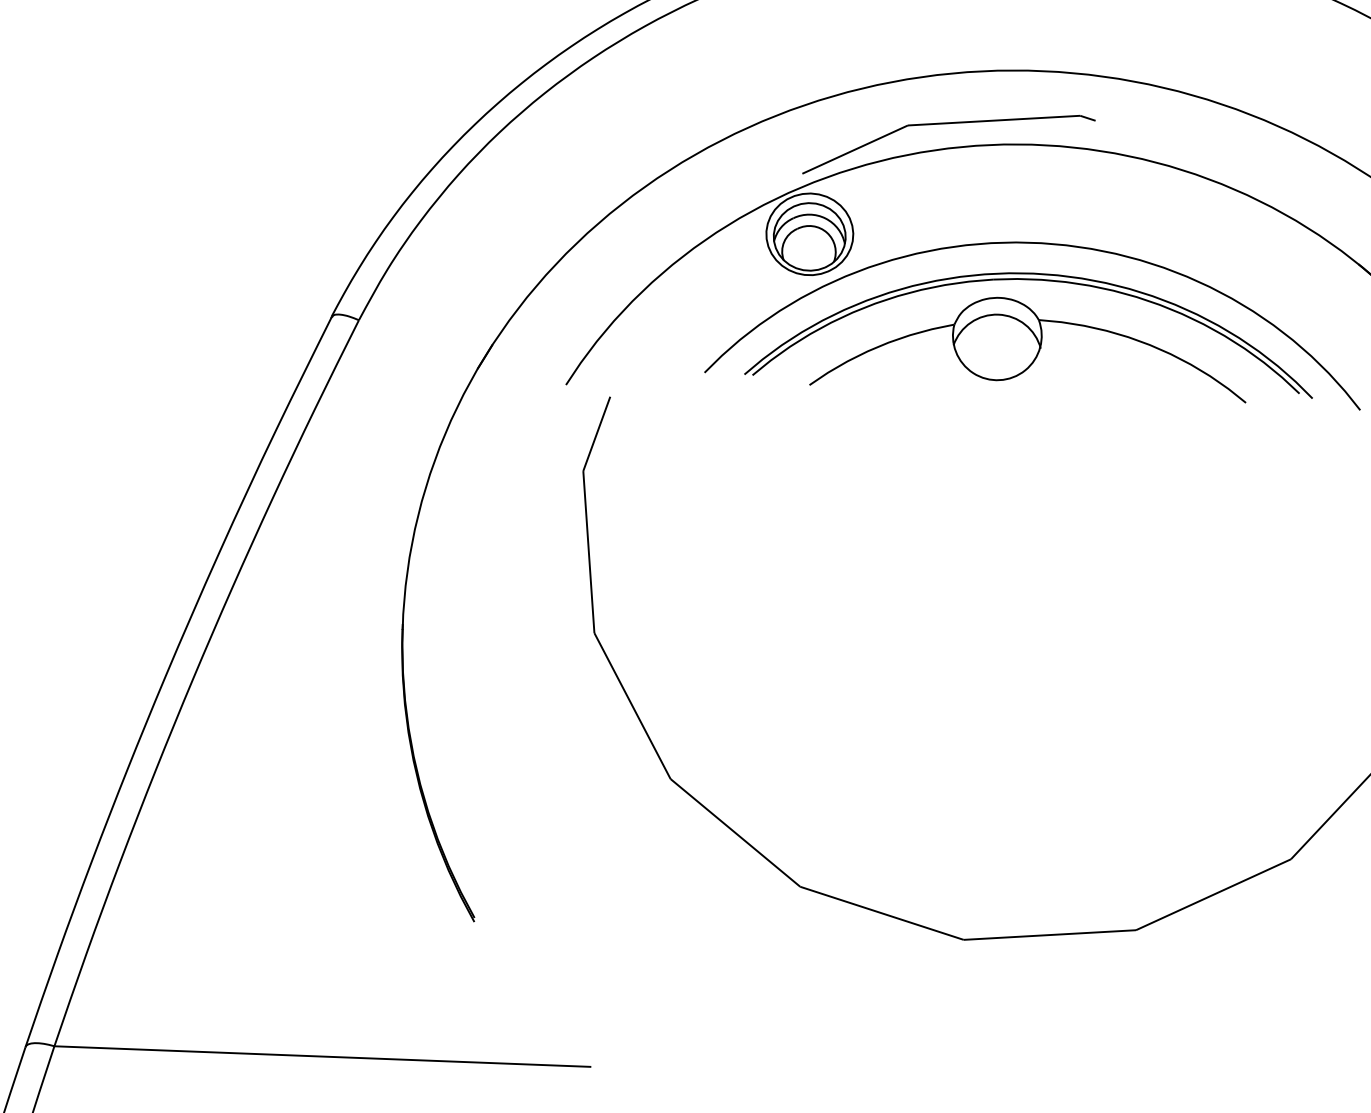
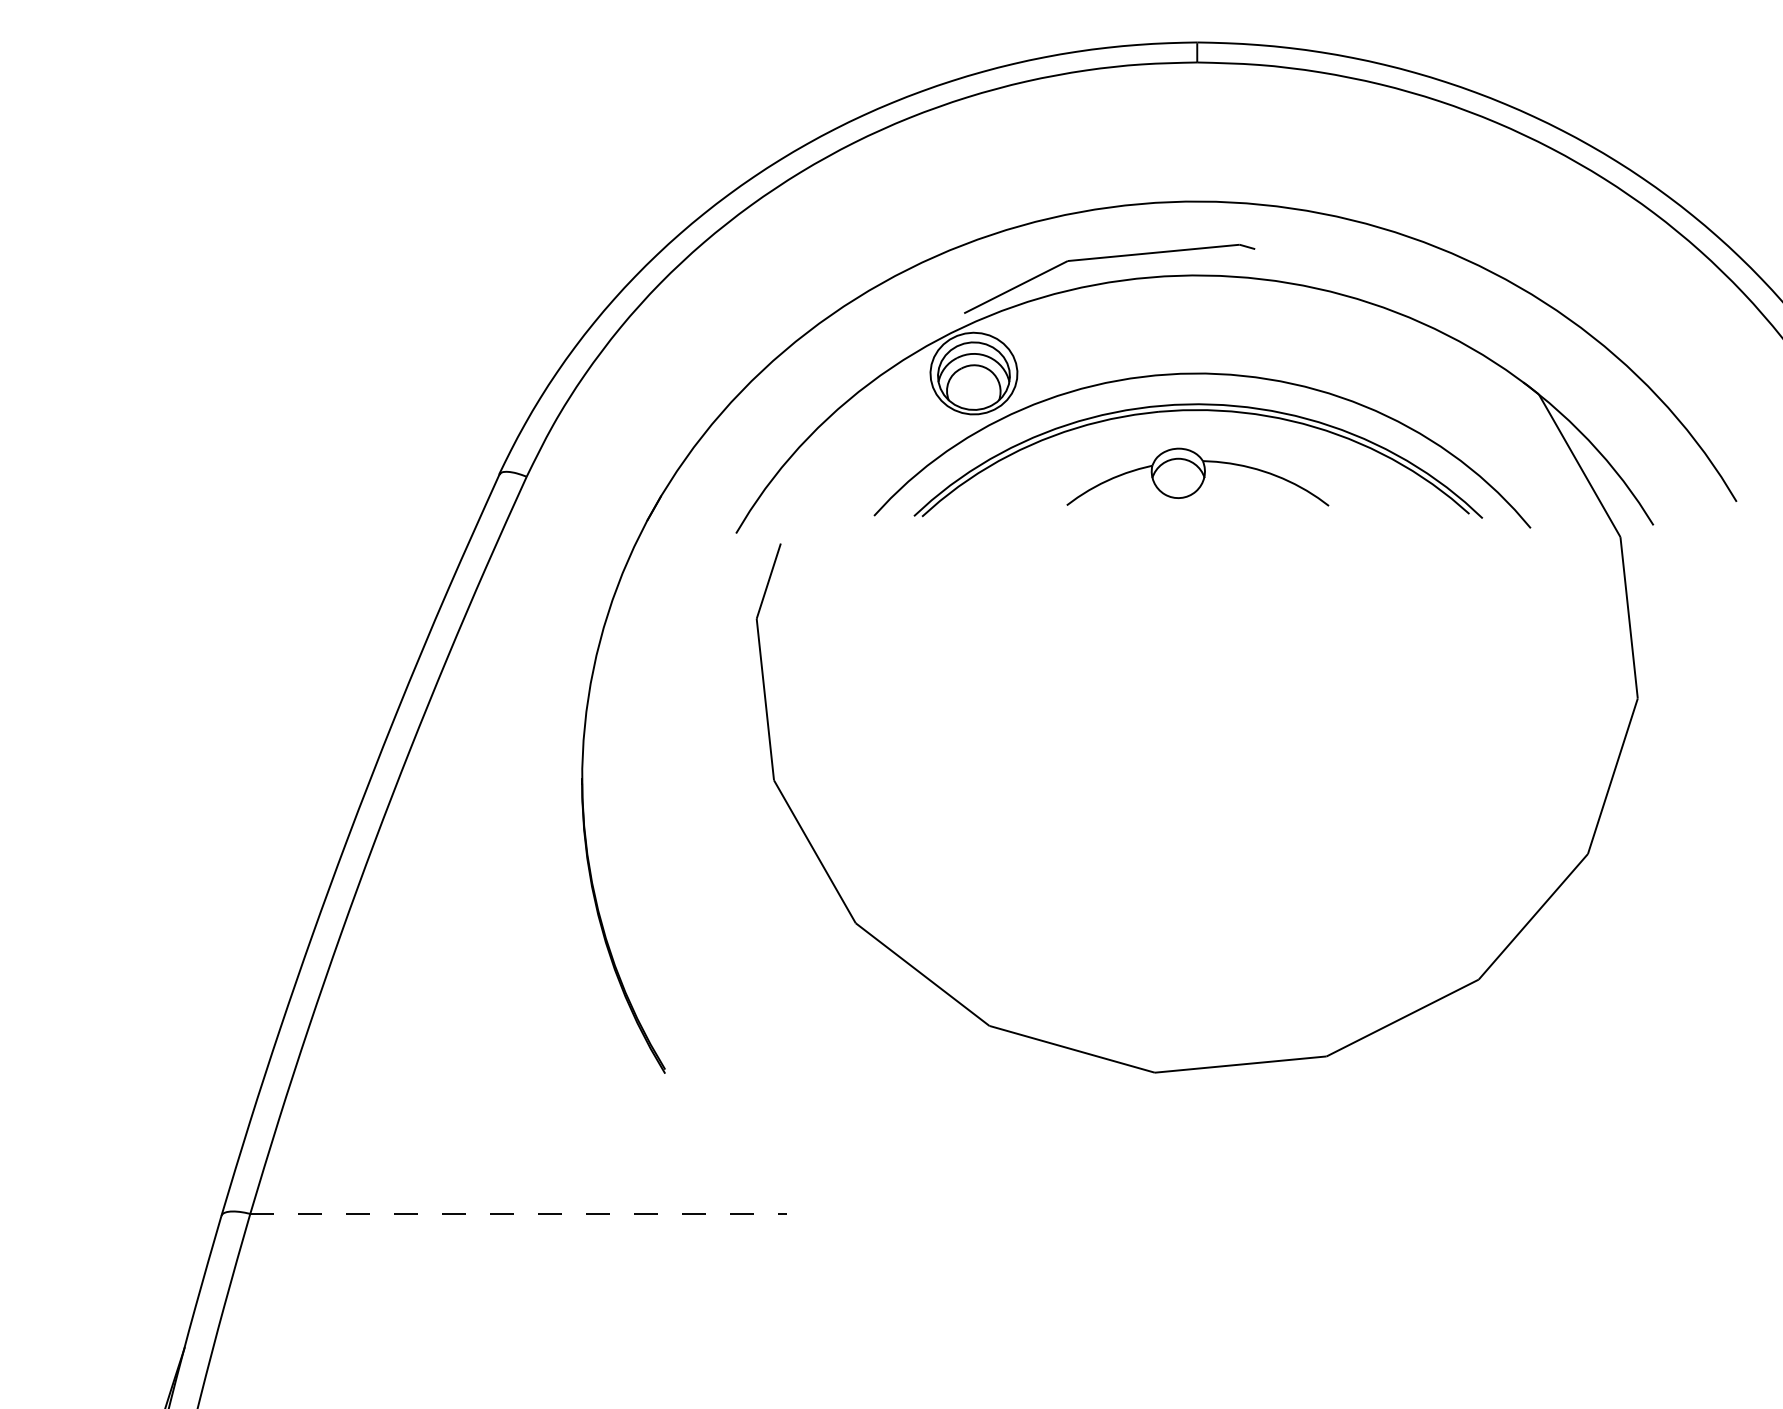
part: (1029, 345) -> (1197, 476), size x0.6
line: (322, 1056) -> (518, 1213), solid -> dashed

